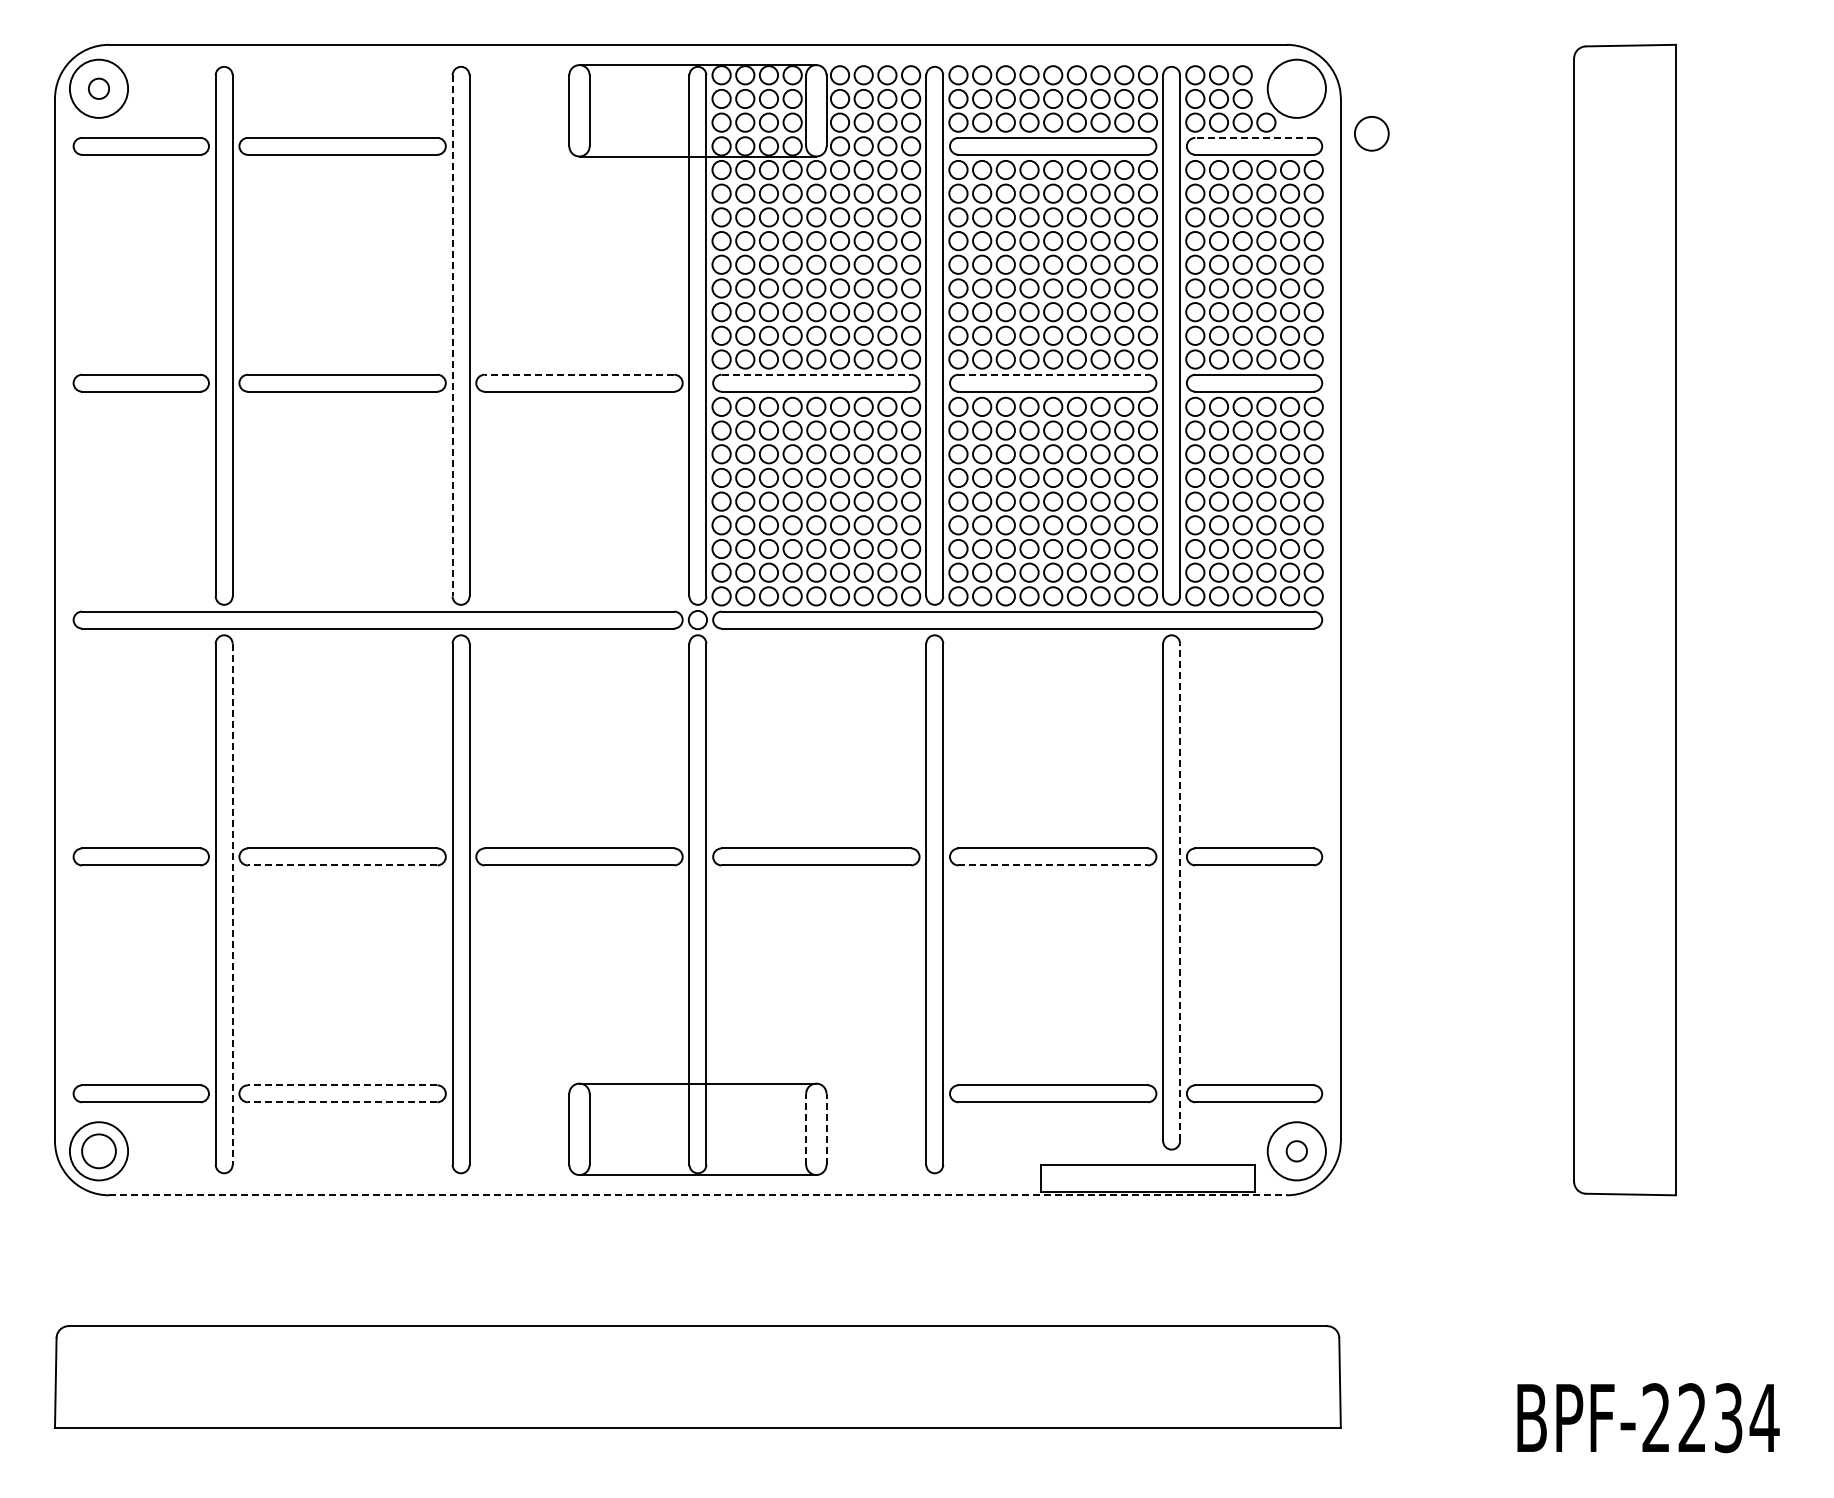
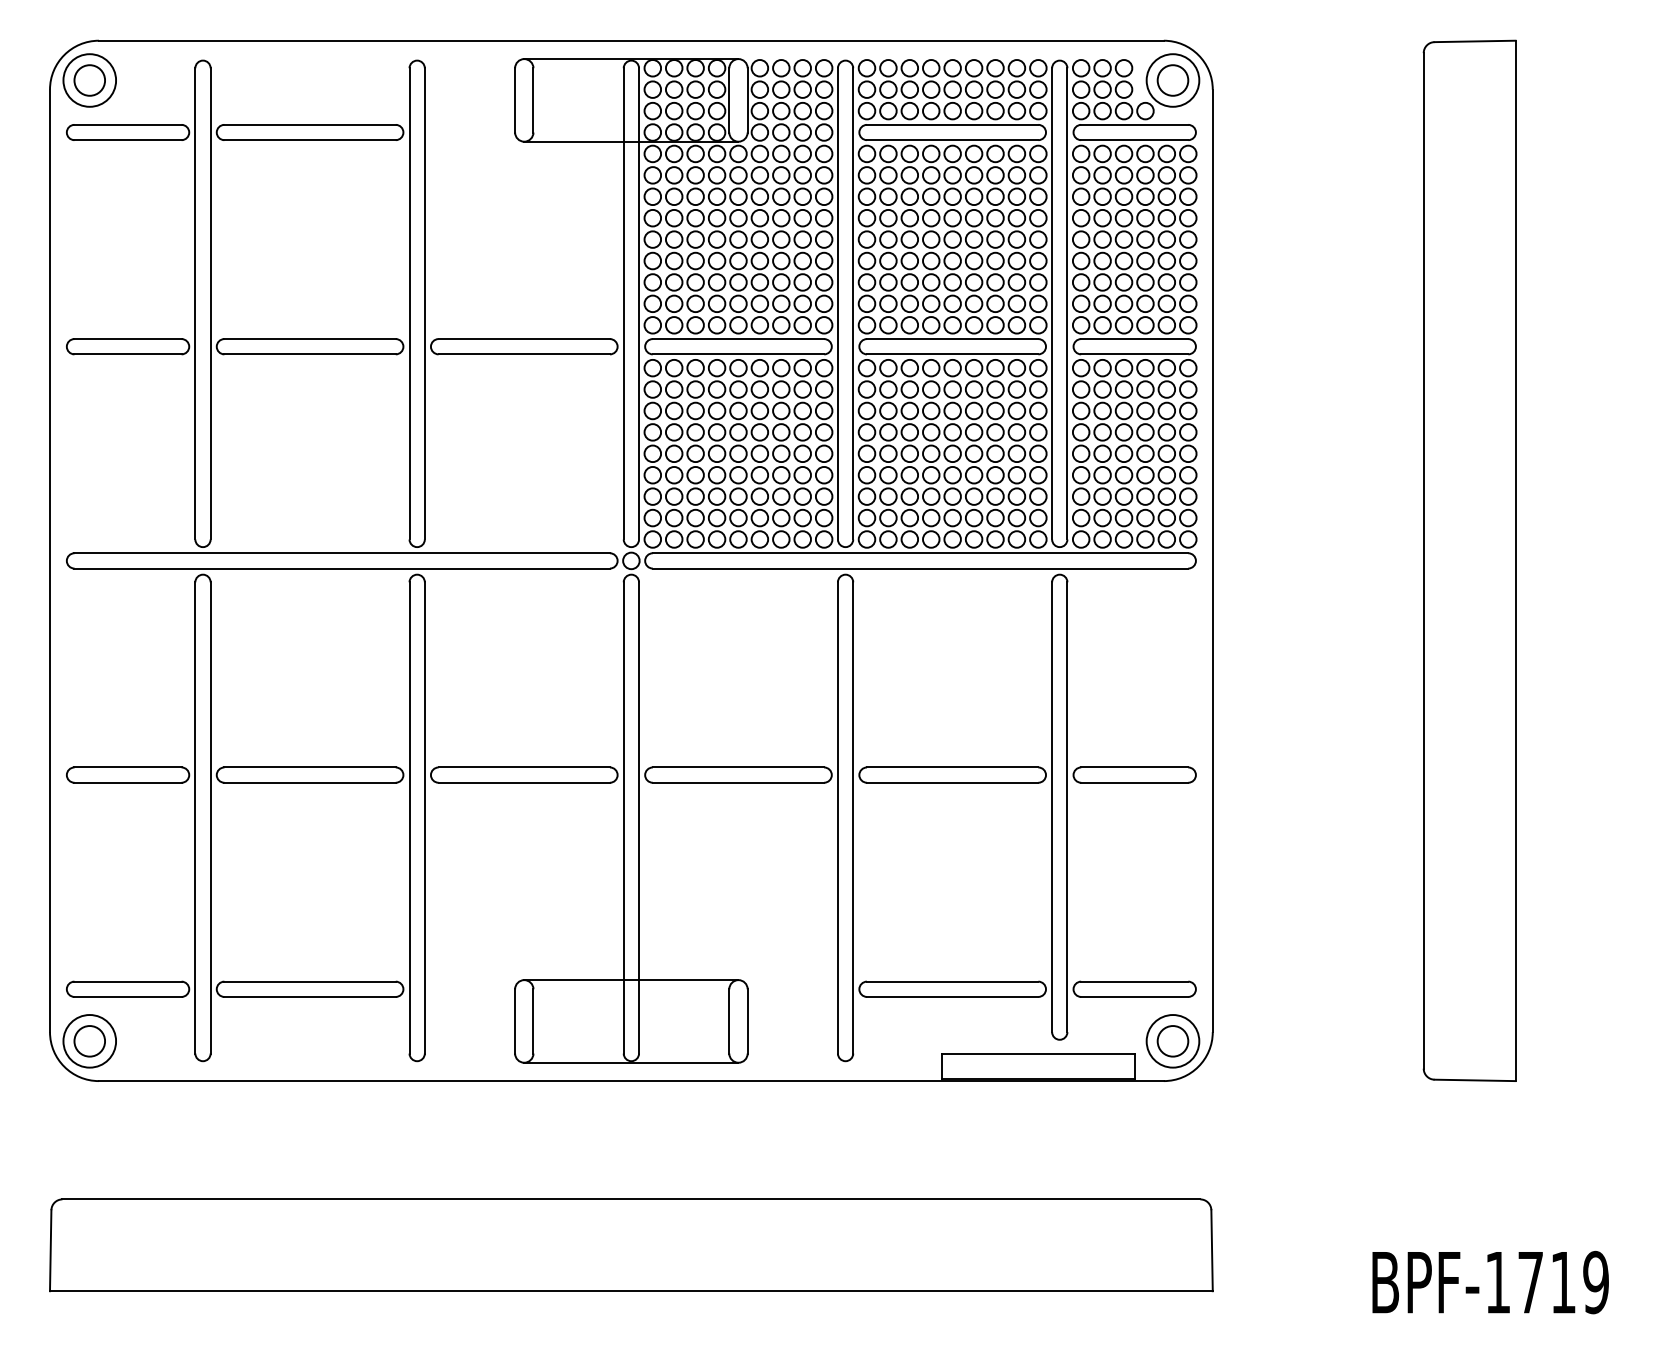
circle: (98, 88) -> (89, 80), size x1.67
circle: (1371, 133) -> (1172, 80), moved
line: (1254, 137) -> (1134, 124), dashed -> solid
line: (452, 335) -> (409, 303), dashed -> solid
line: (579, 374) -> (524, 338), dashed -> solid
line: (816, 374) -> (738, 338), dashed -> solid
line: (1053, 374) -> (952, 338), dashed -> solid
line: (342, 865) -> (309, 782), dashed -> solid
line: (1053, 865) -> (952, 782), dashed -> solid
line: (1180, 892) -> (1067, 807), dashed -> solid
line: (232, 904) -> (210, 818), dashed -> solid
line: (342, 1085) -> (309, 981), dashed -> solid
line: (342, 1102) -> (309, 997), dashed -> solid
line: (806, 1129) -> (729, 1021), dashed -> solid
line: (826, 1129) -> (747, 1021), dashed -> solid
circle: (1296, 1151) -> (1172, 1041), size x1.67
line: (697, 1195) -> (631, 1081), dashed -> solid
text: (1710, 1418) -> (1547, 1282), BPF-2234 -> BPF-1719

